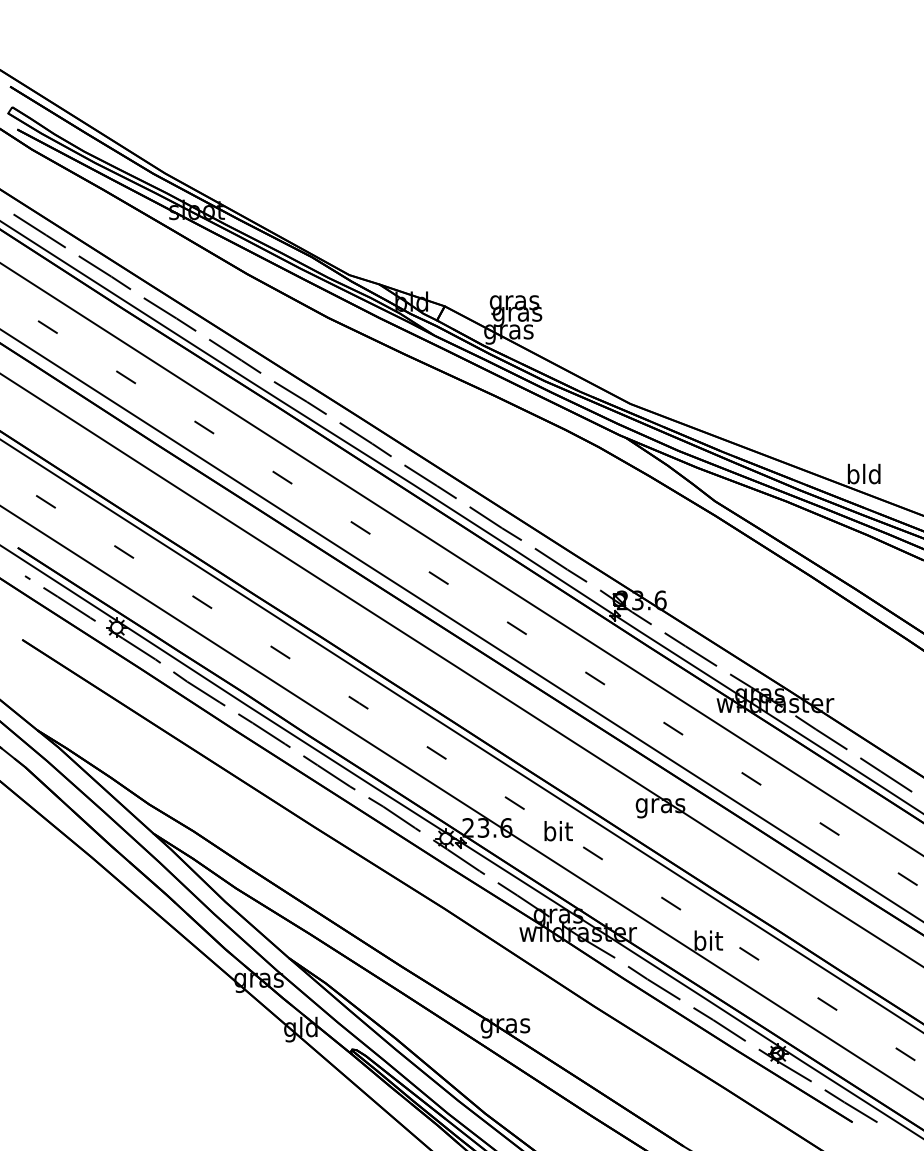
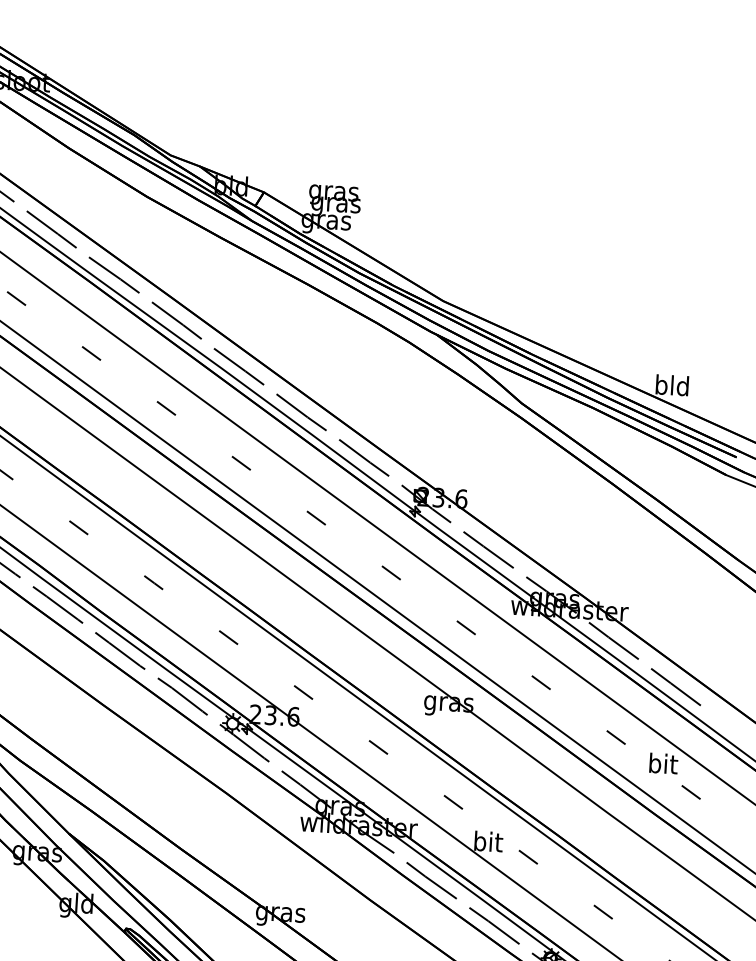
text: (558, 831) -> (663, 764), moved

